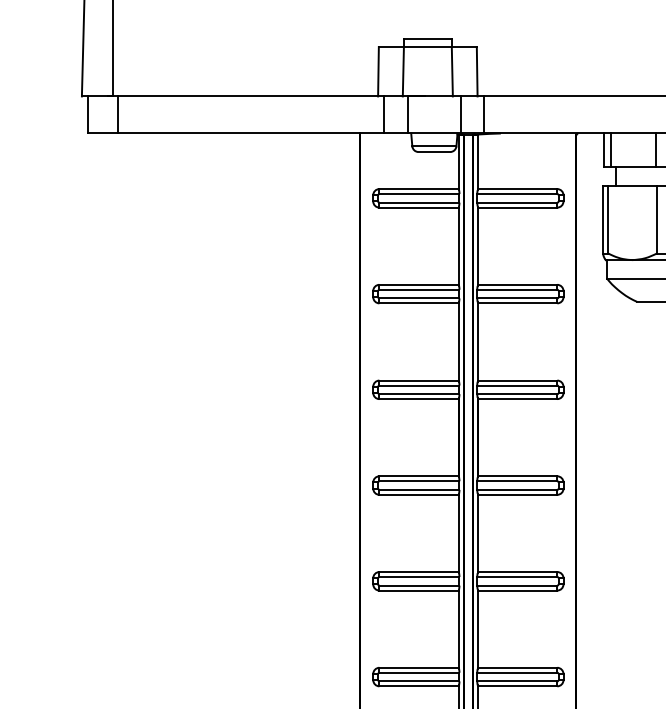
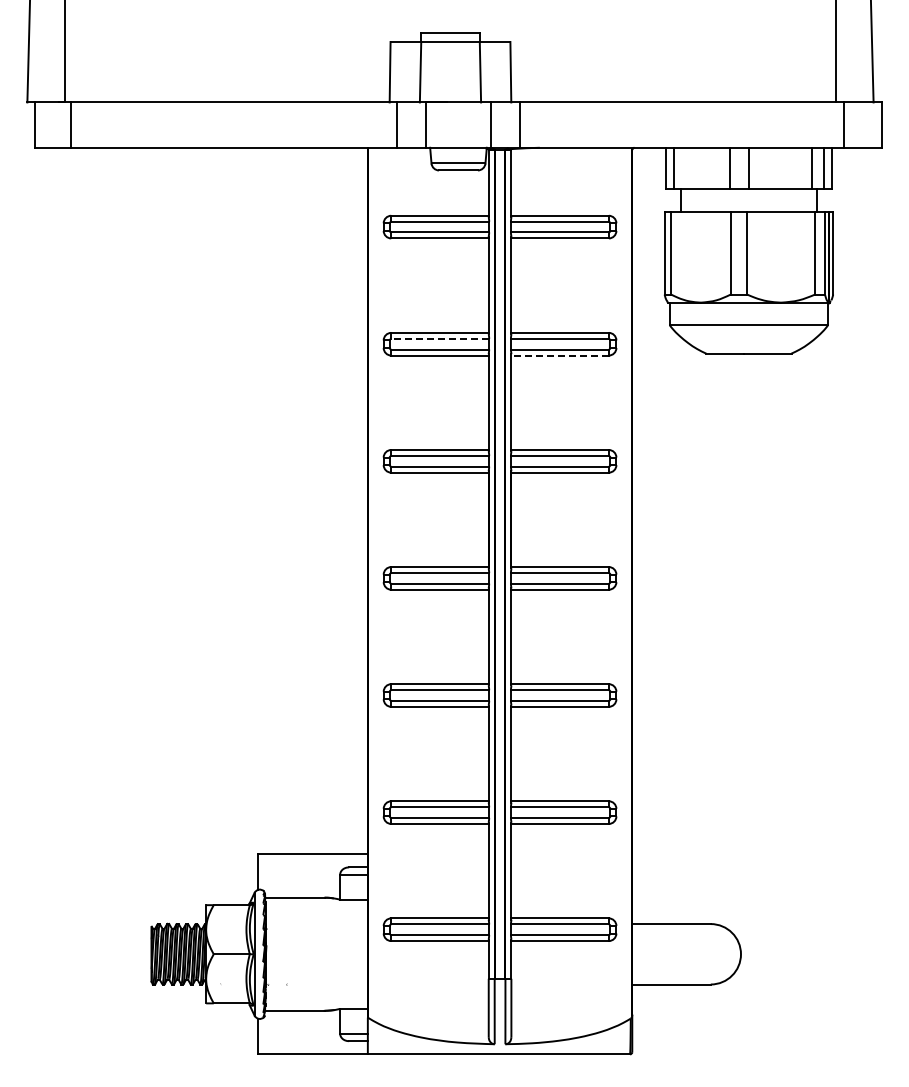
line: (419, 289) -> (440, 338), solid -> dashed
line: (517, 303) -> (560, 355), solid -> dashed

